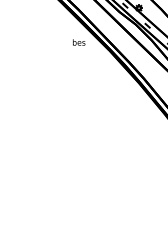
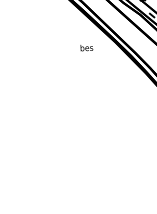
text: (79, 42) -> (87, 47), moved

